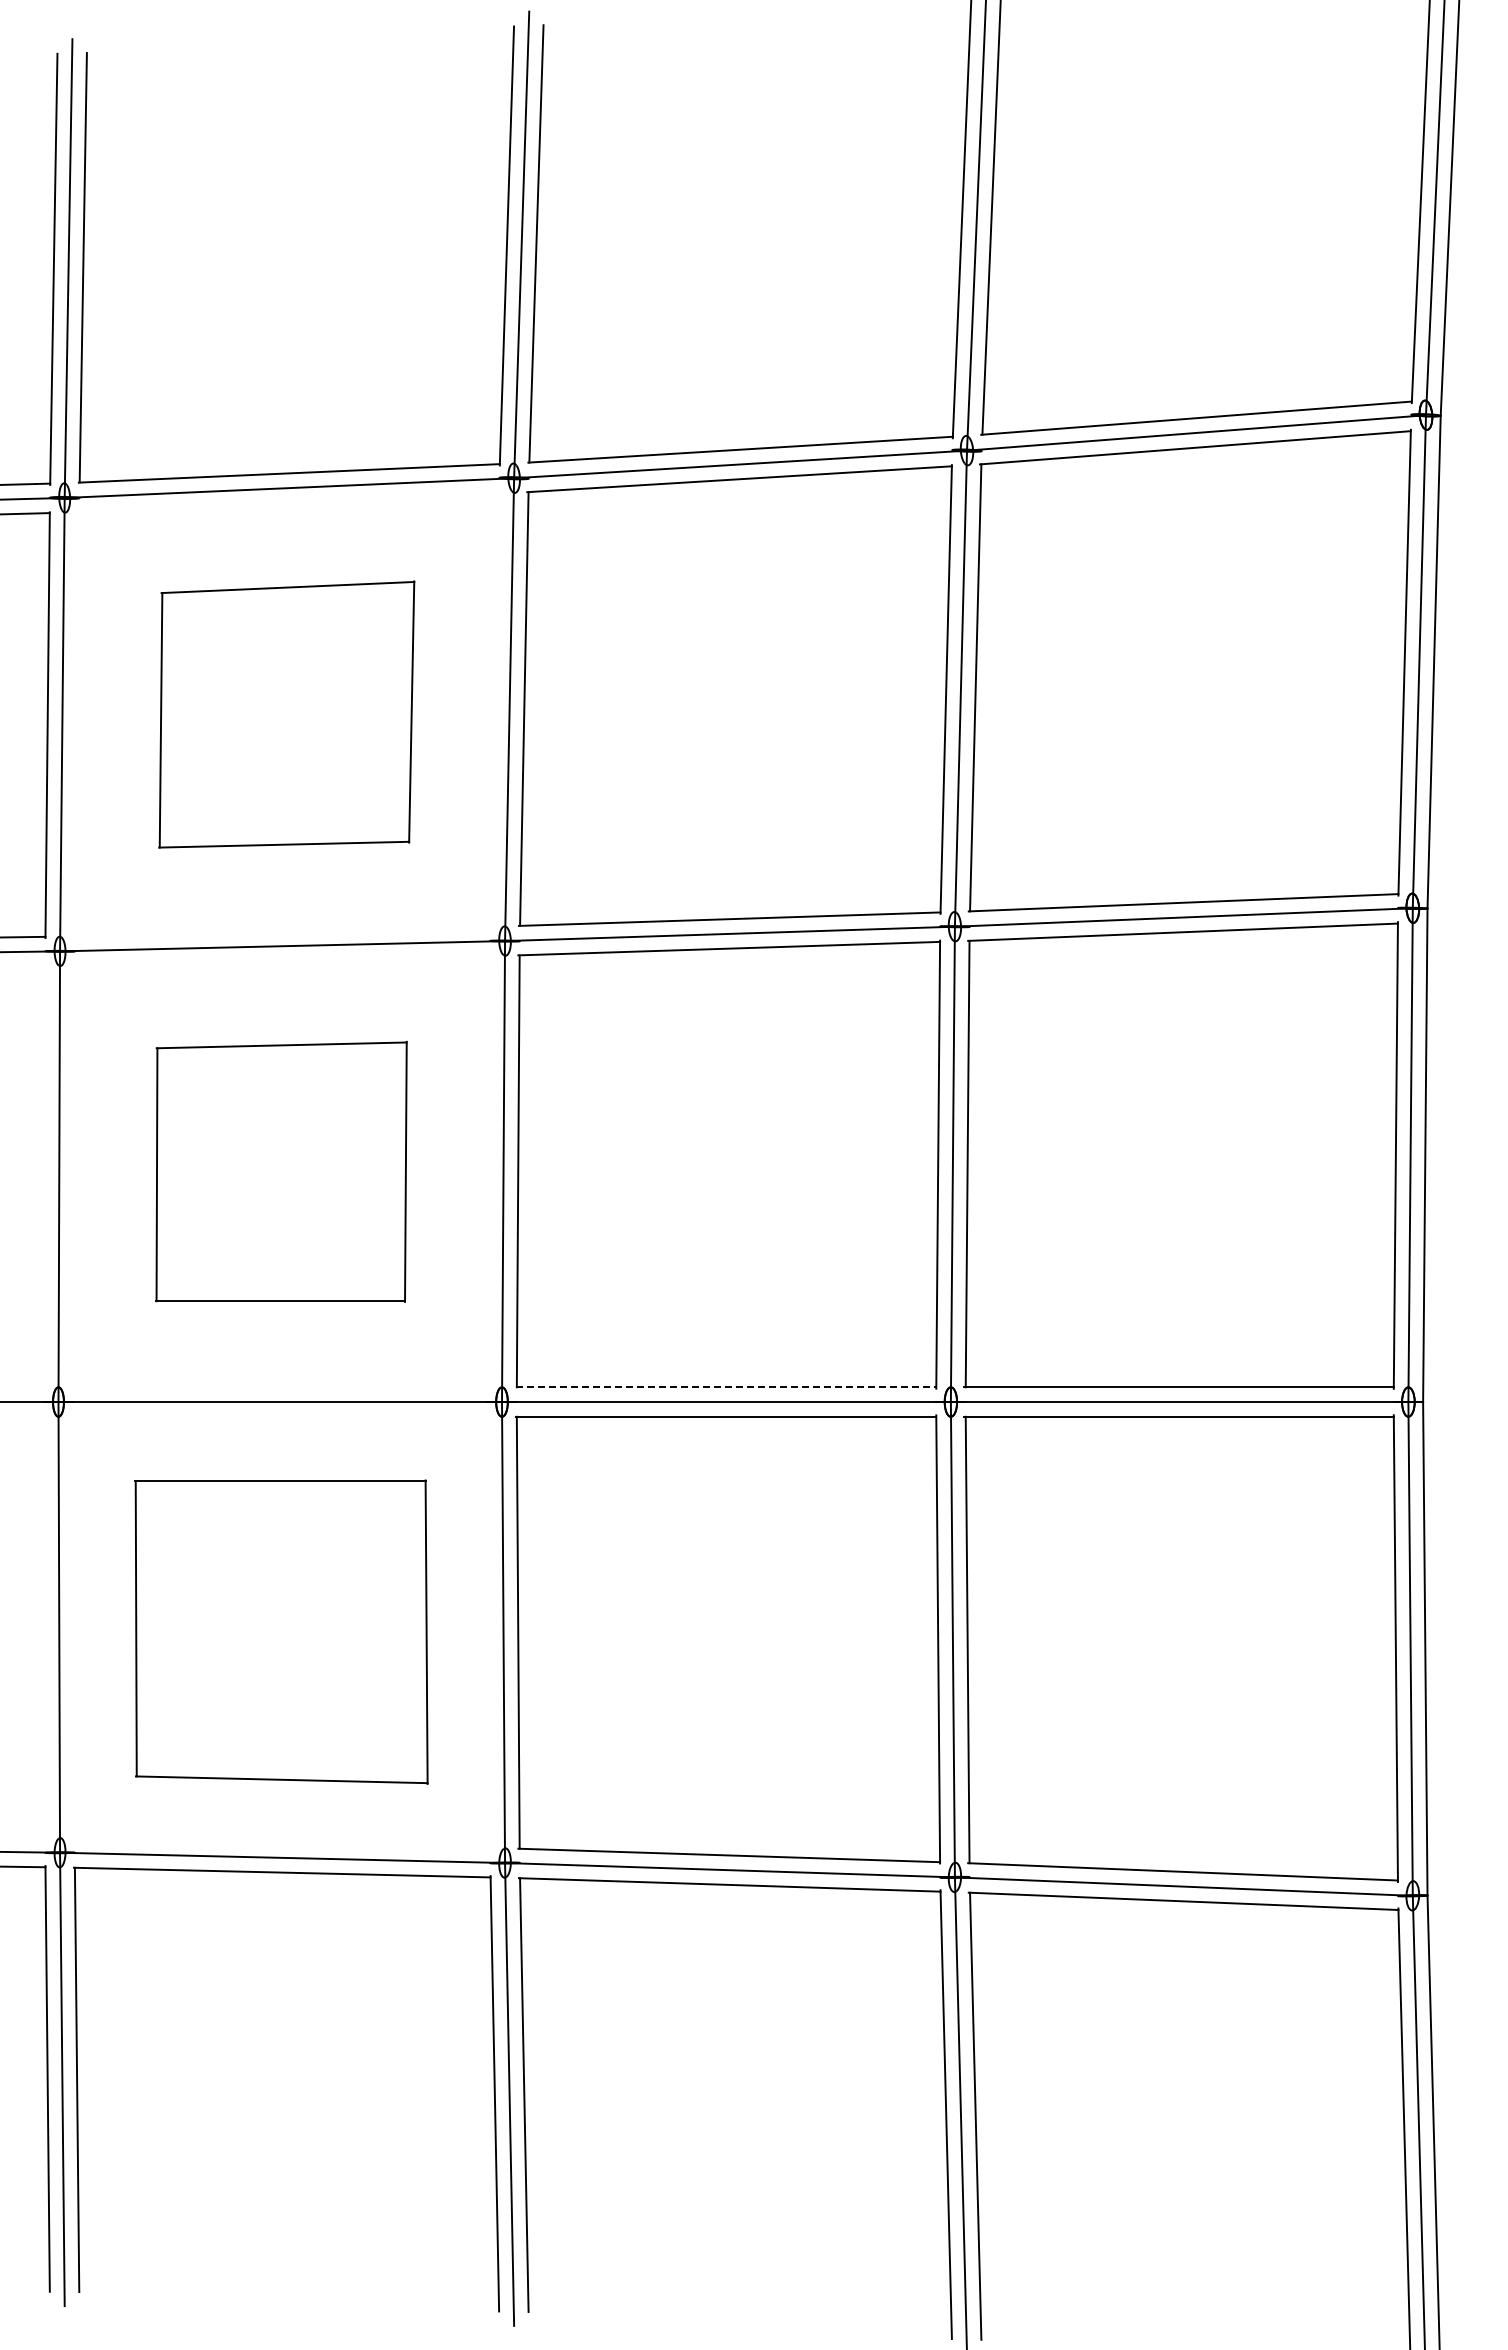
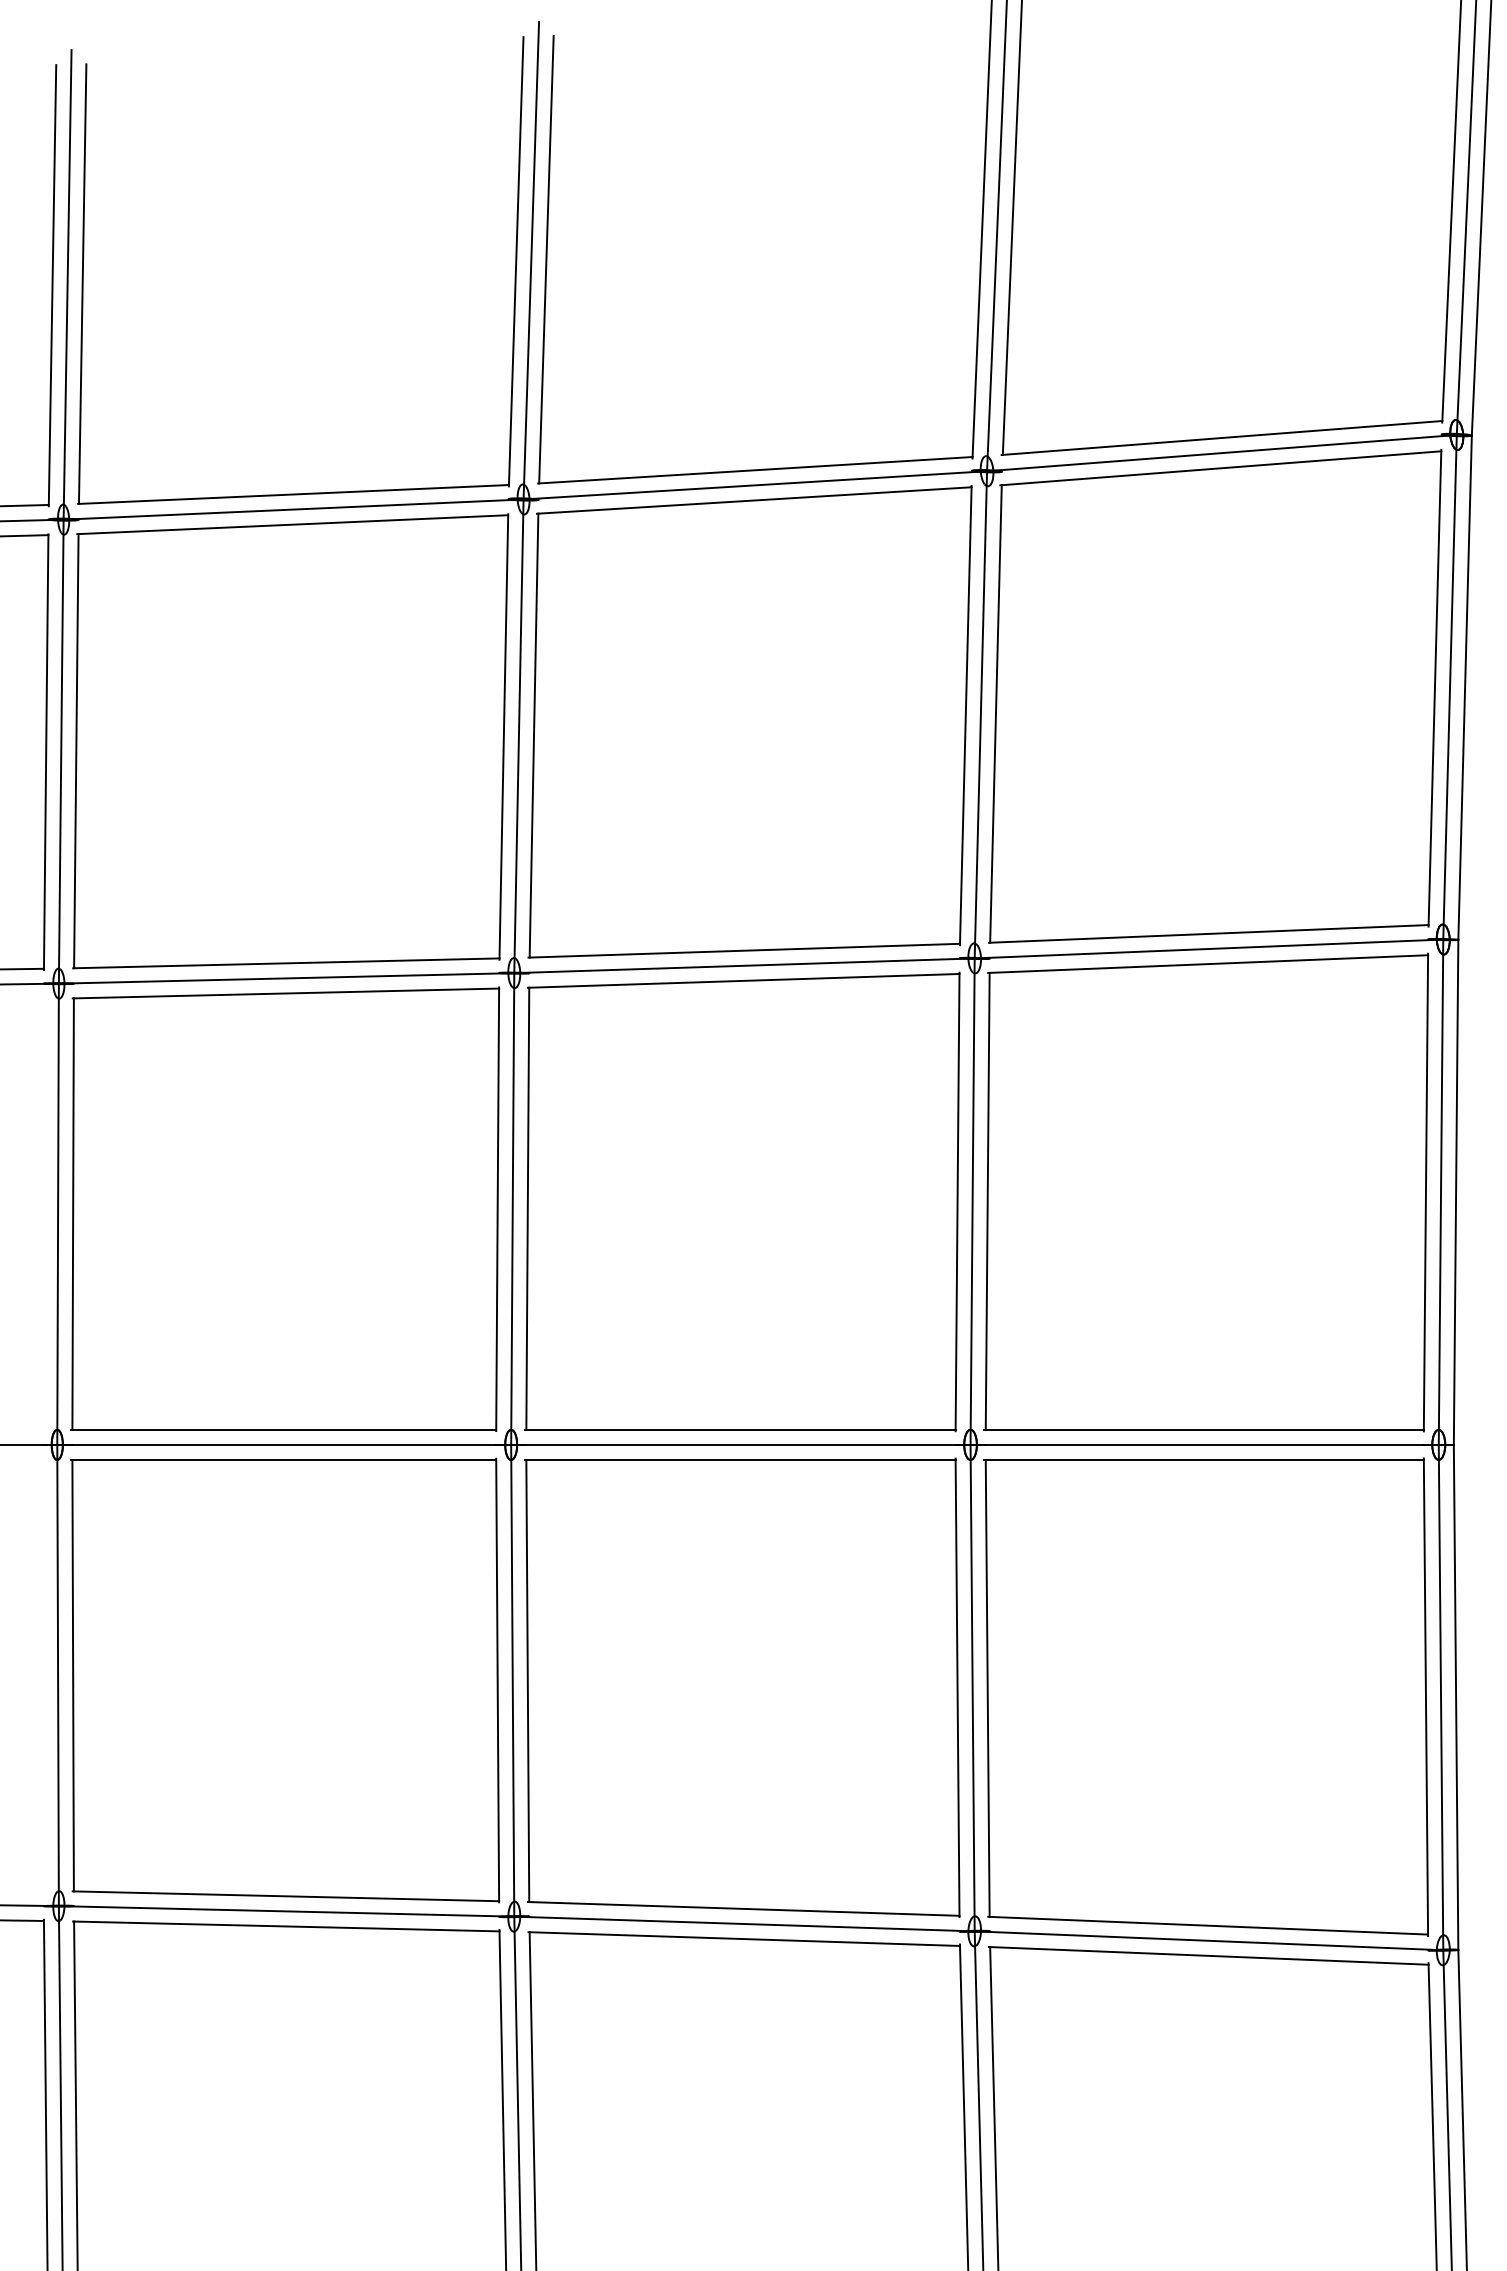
part: (286, 714) -> (290, 741), size x1.67
part: (281, 1171) -> (285, 1208), size x1.67
line: (726, 1387) -> (740, 1430), dashed -> solid
part: (281, 1631) -> (285, 1679), size x1.43

